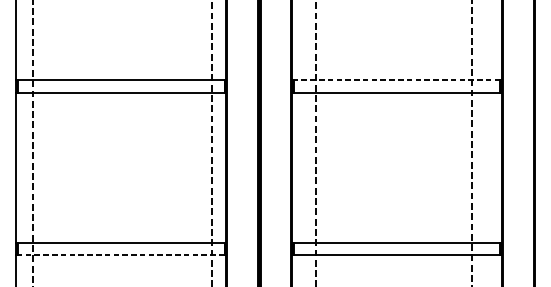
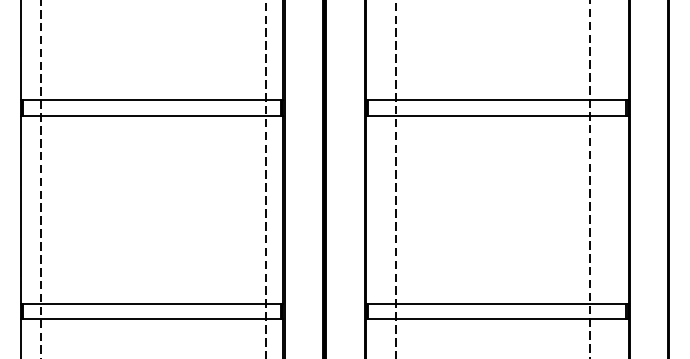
line: (396, 80) -> (496, 100), dashed -> solid
line: (120, 255) -> (151, 319), dashed -> solid

